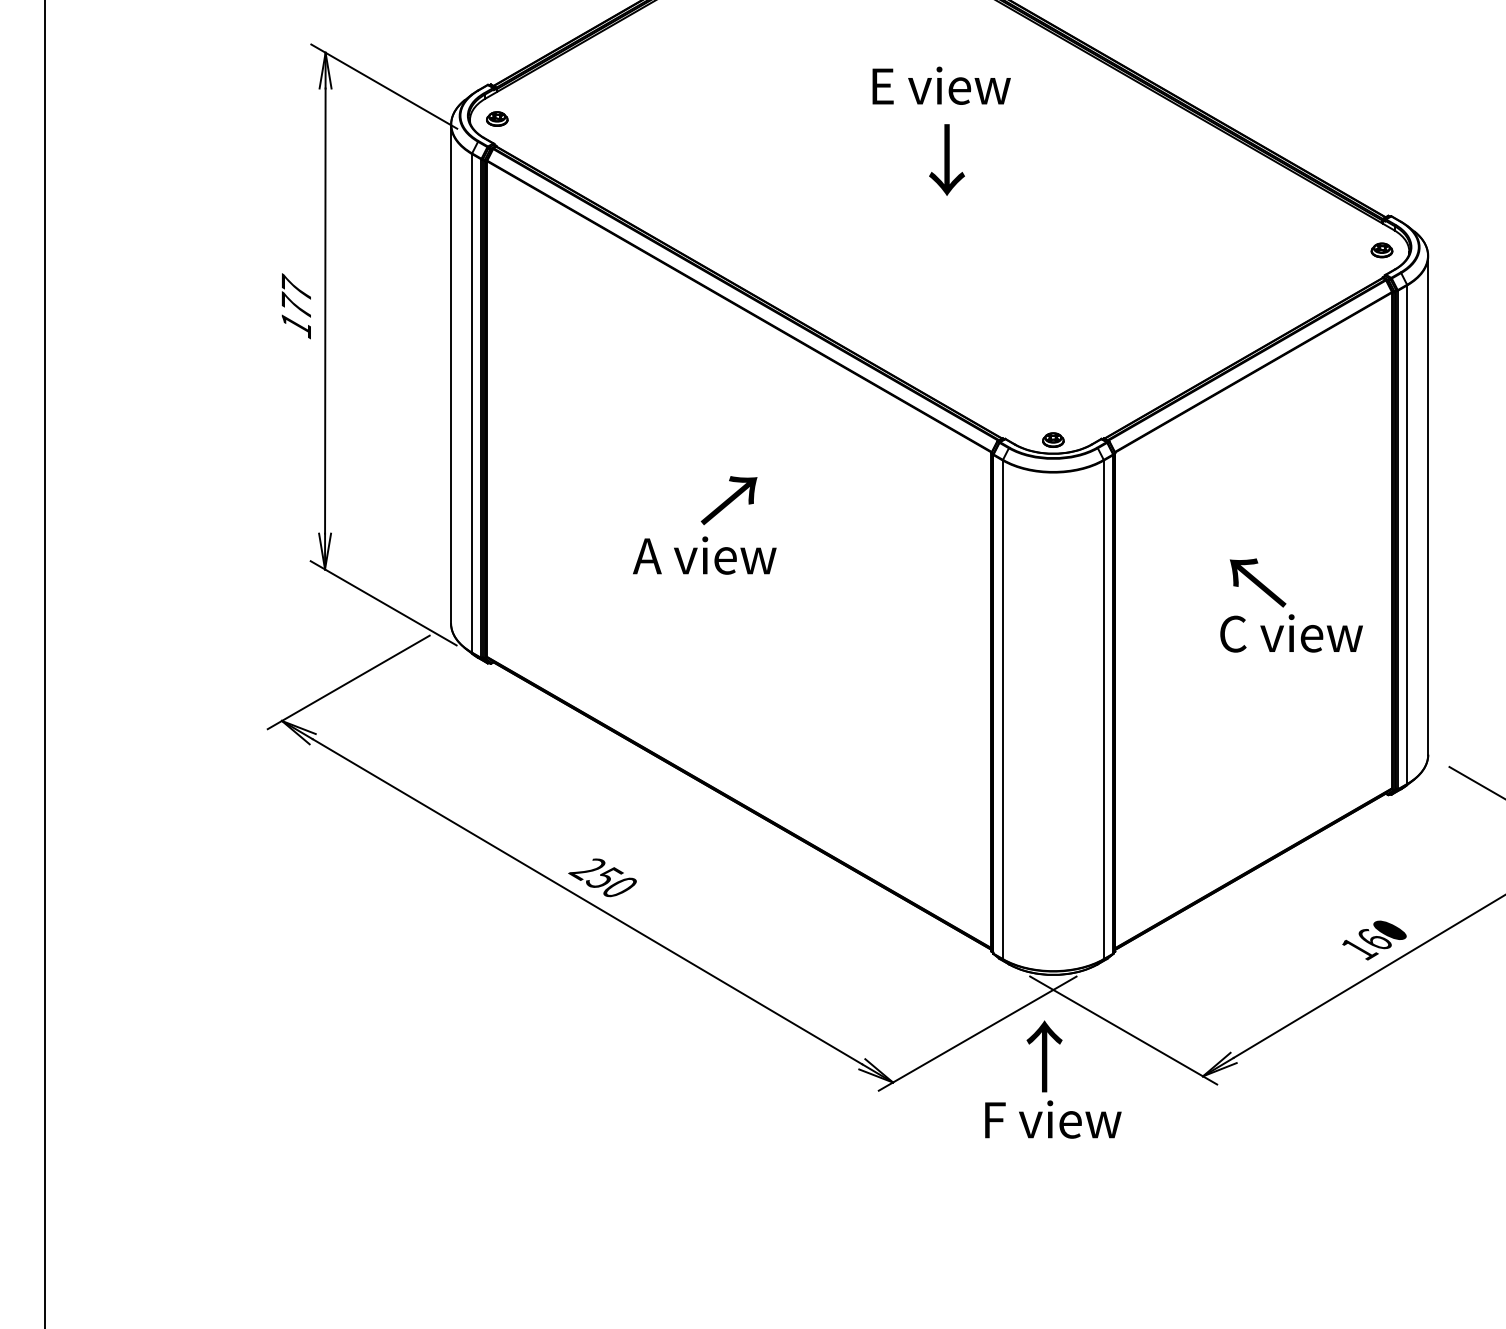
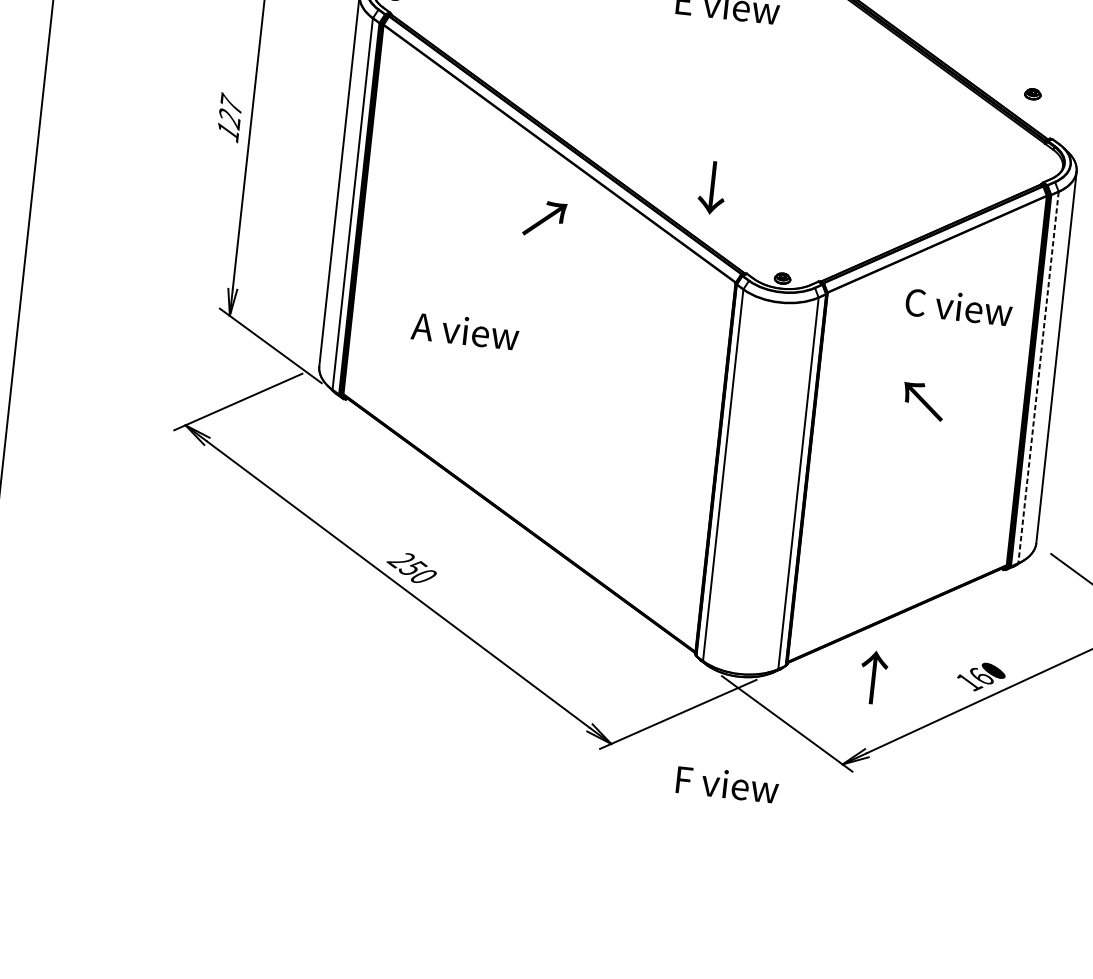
text: (946, 159) -> (712, 187), moved
part: (1381, 250) -> (1032, 94), moved
text: (295, 306) -> (229, 117), 177 -> 127
text: (728, 500) -> (544, 219), moved
line: (1407, 535) -> (1038, 378), solid -> dashed
text: (704, 555) -> (465, 331), moved
text: (1291, 633) -> (958, 307), moved
text: (1044, 1056) -> (873, 677), moved

